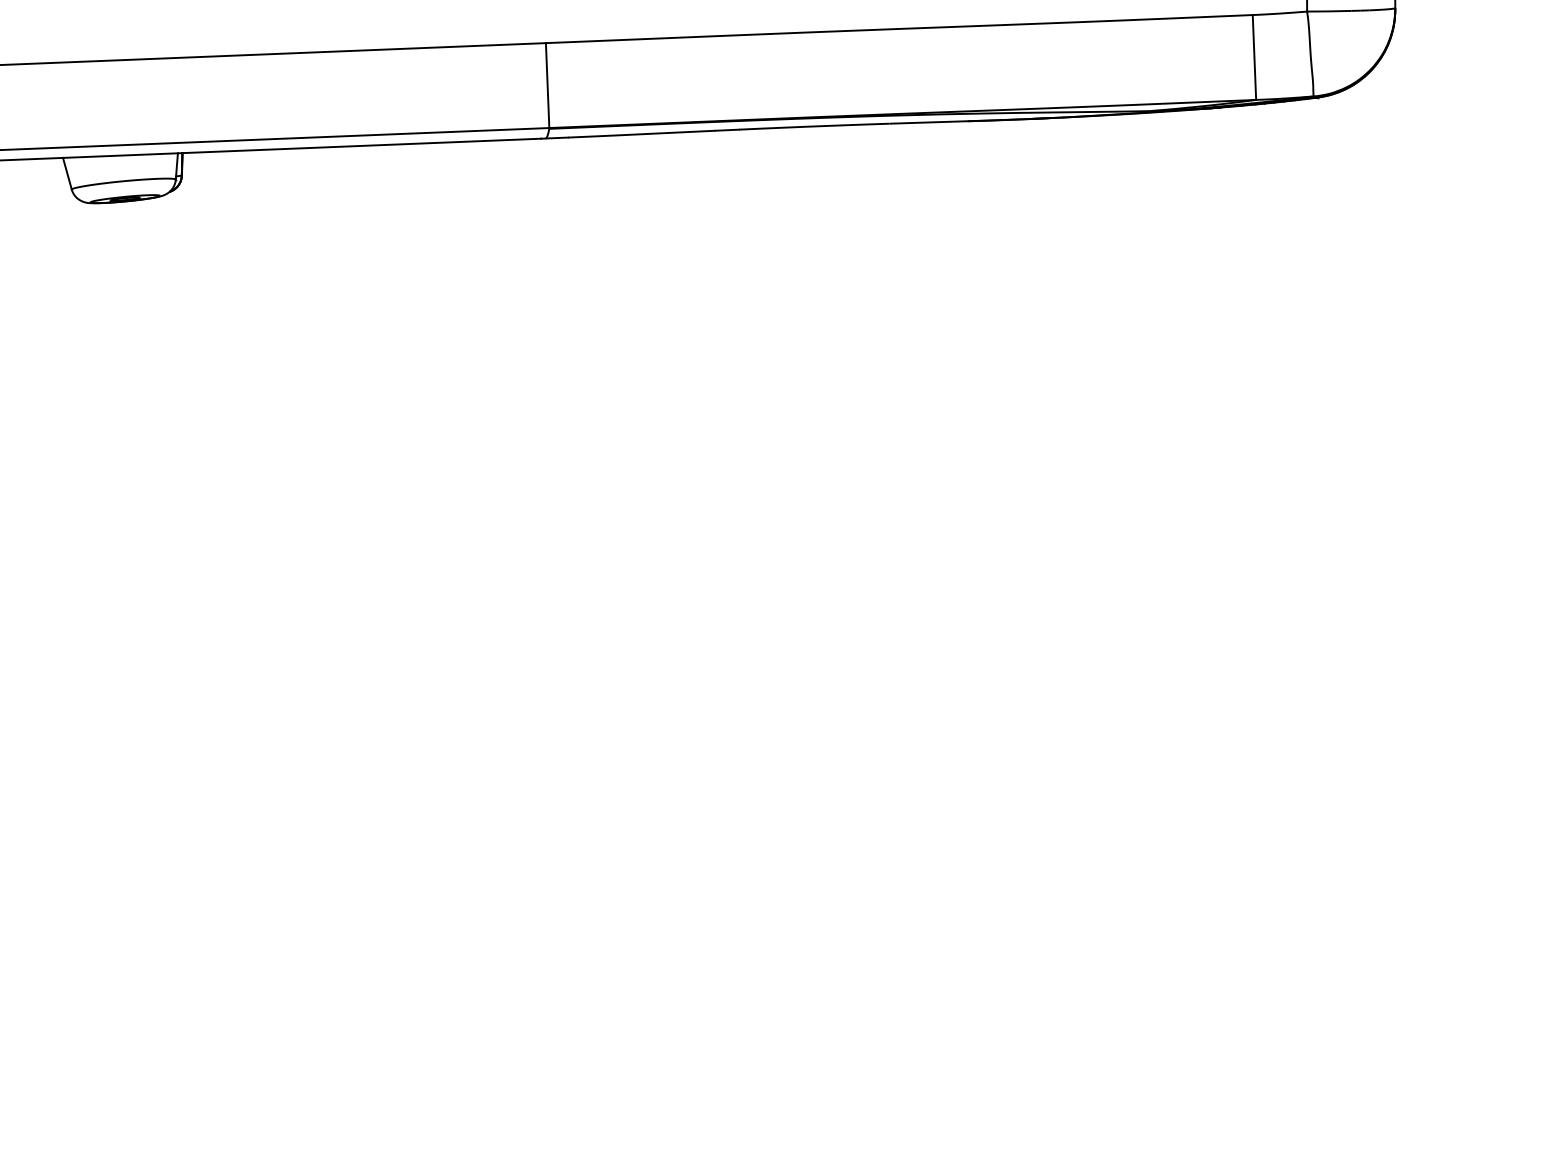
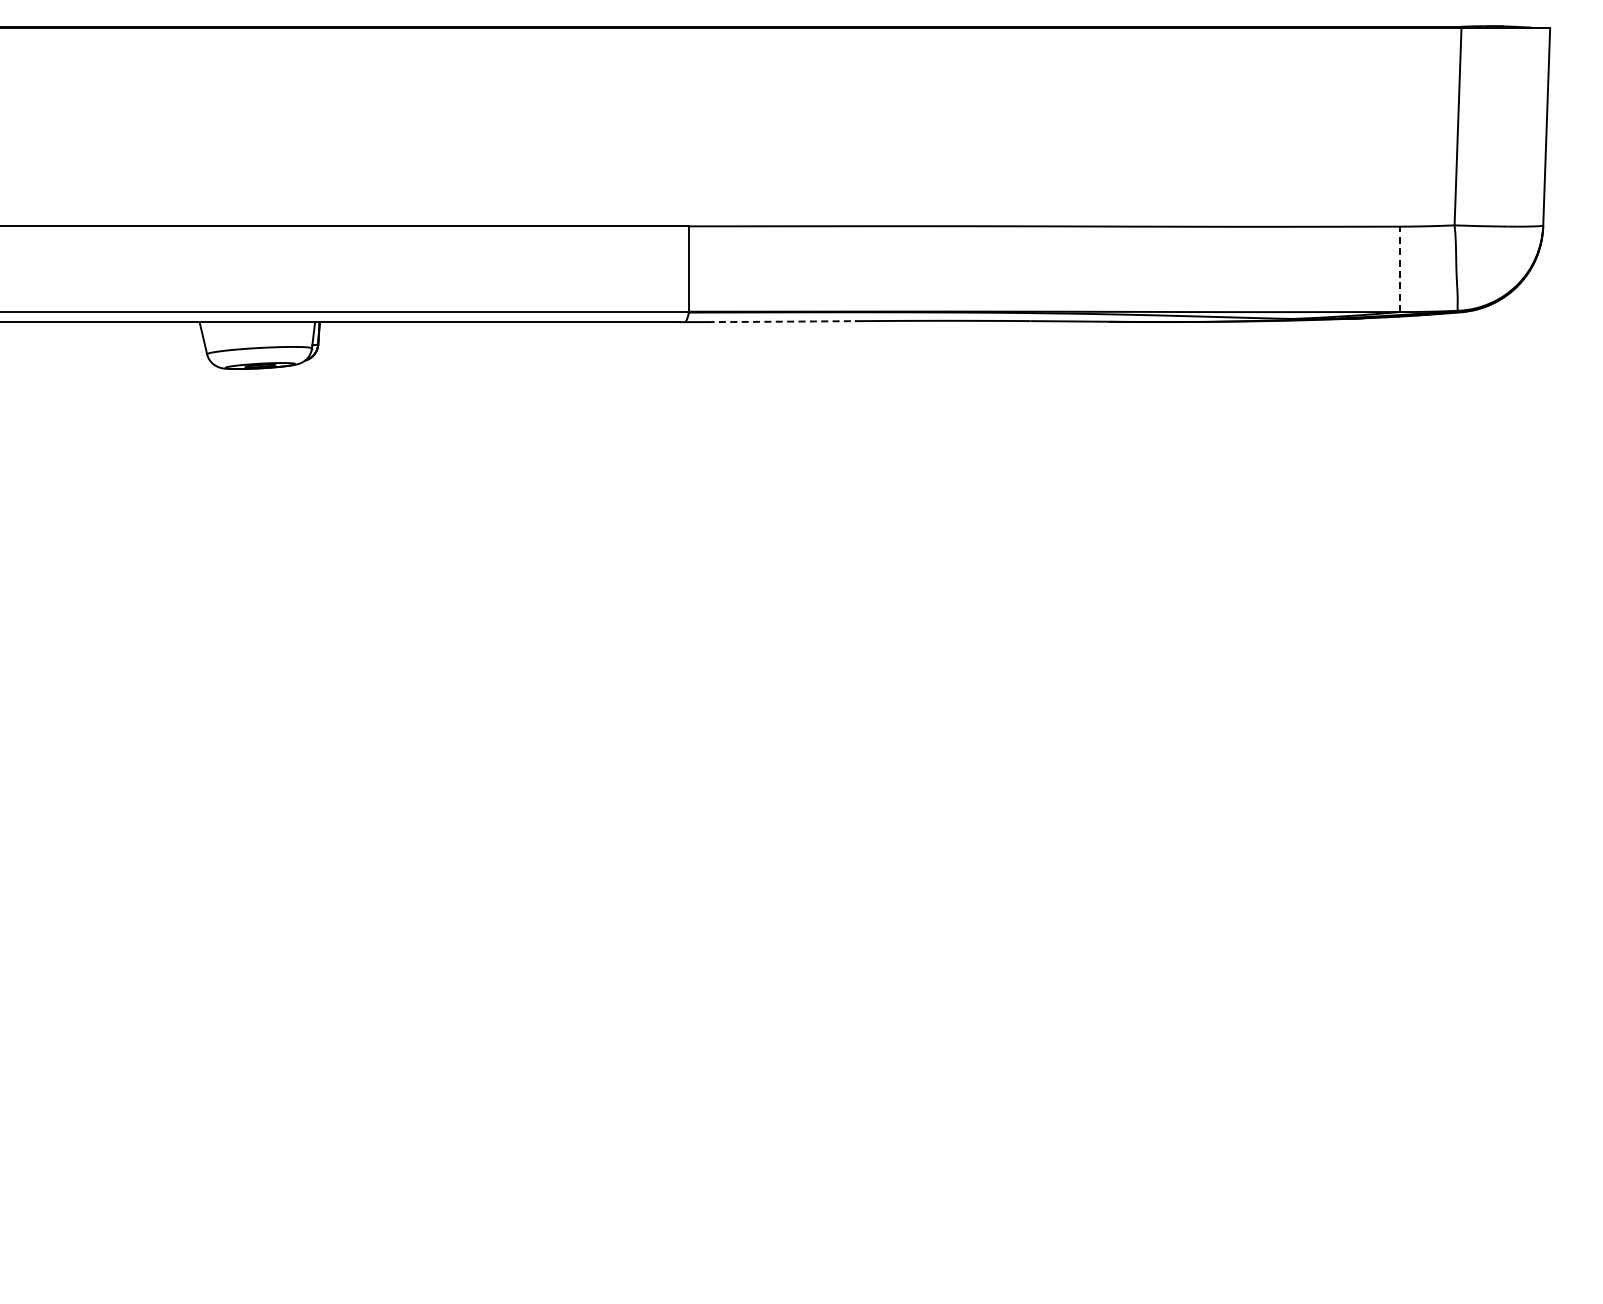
line: (1254, 57) -> (1399, 269), solid -> dashed
line: (640, 134) -> (780, 321), solid -> dashed

